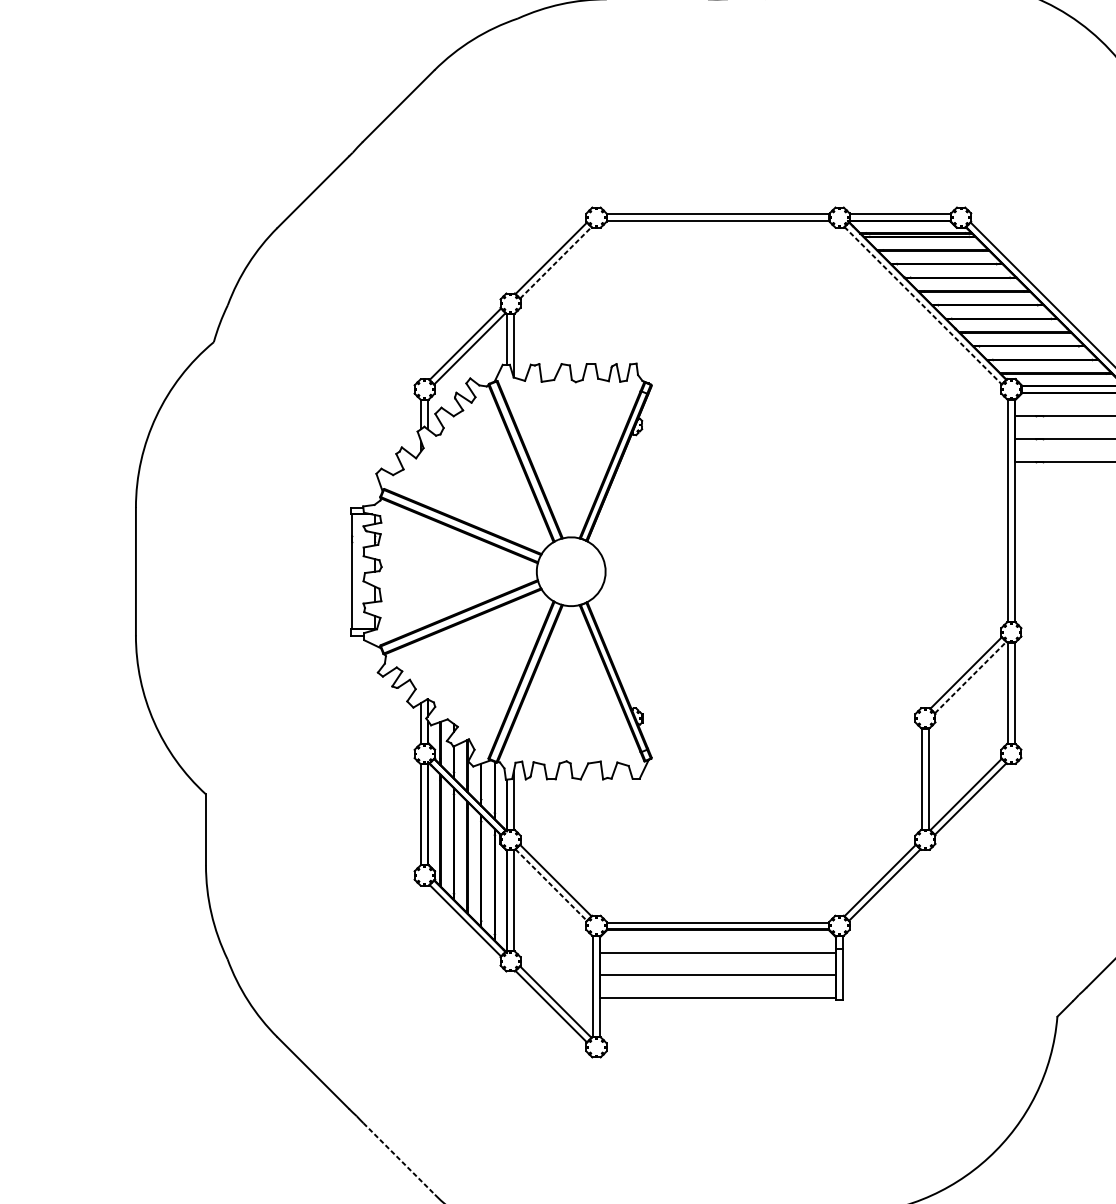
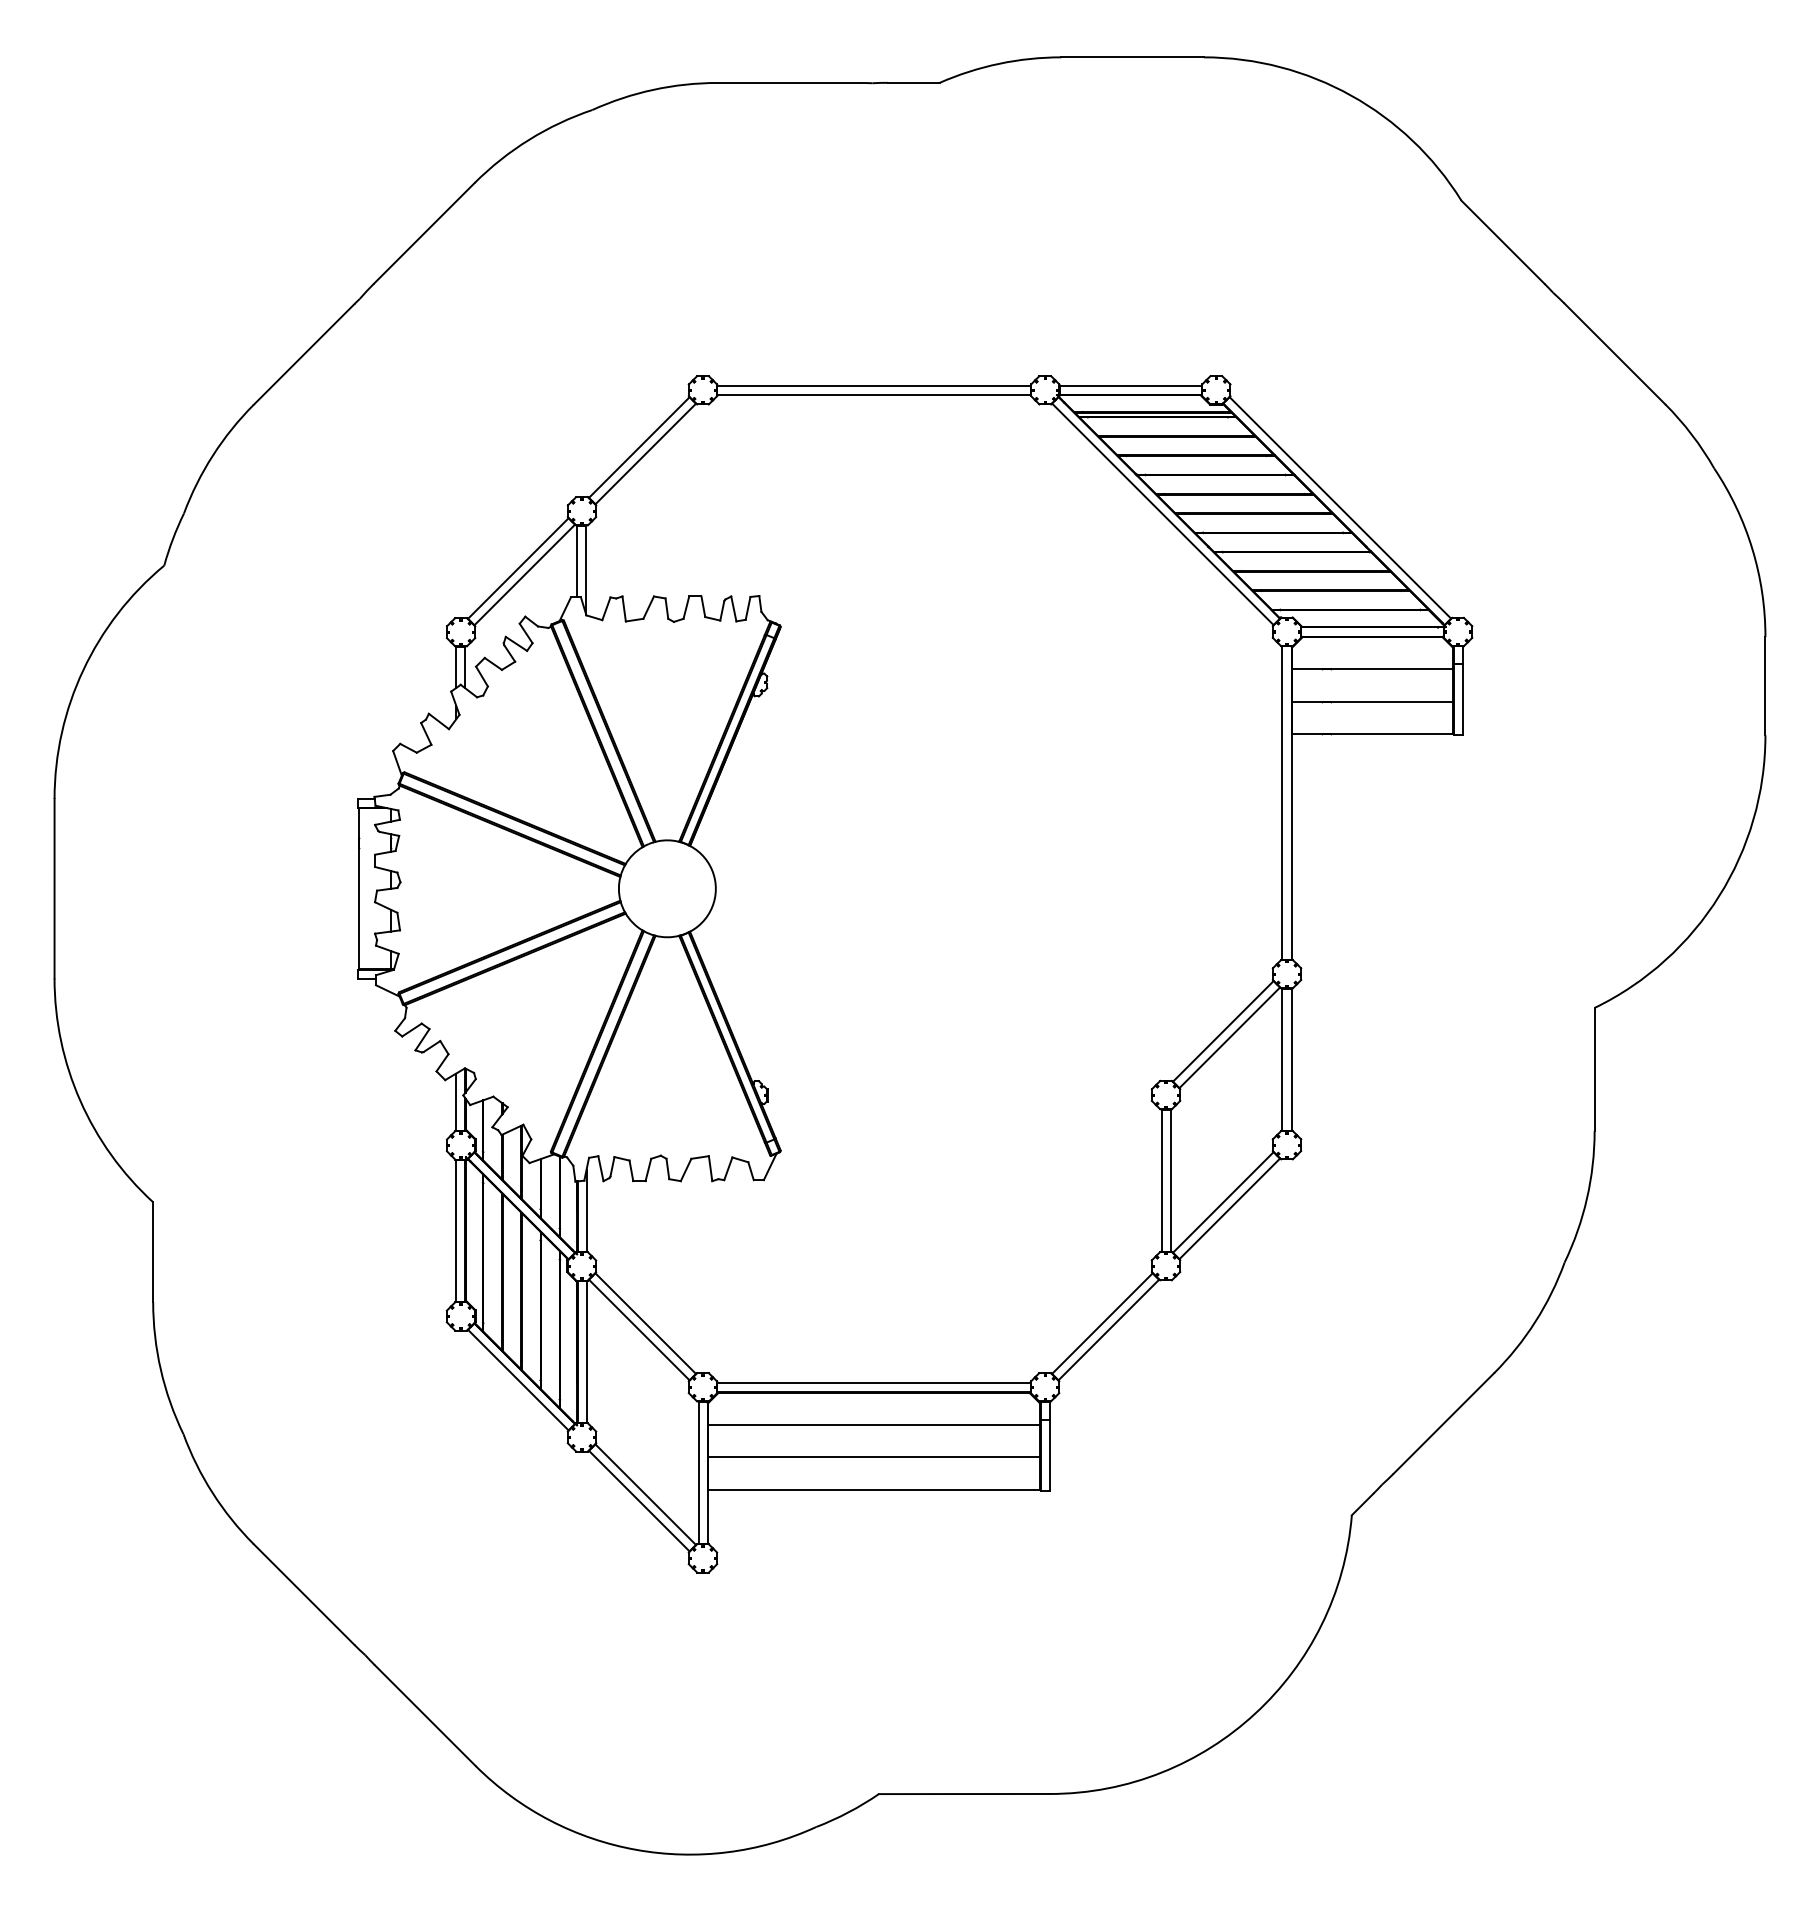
line: (556, 262) -> (646, 453), dashed -> solid
line: (922, 305) -> (1162, 514), dashed -> solid
line: (971, 677) -> (1230, 1037), dashed -> solid
line: (551, 885) -> (639, 1330), dashed -> solid
line: (399, 1158) -> (425, 1715), dashed -> solid

